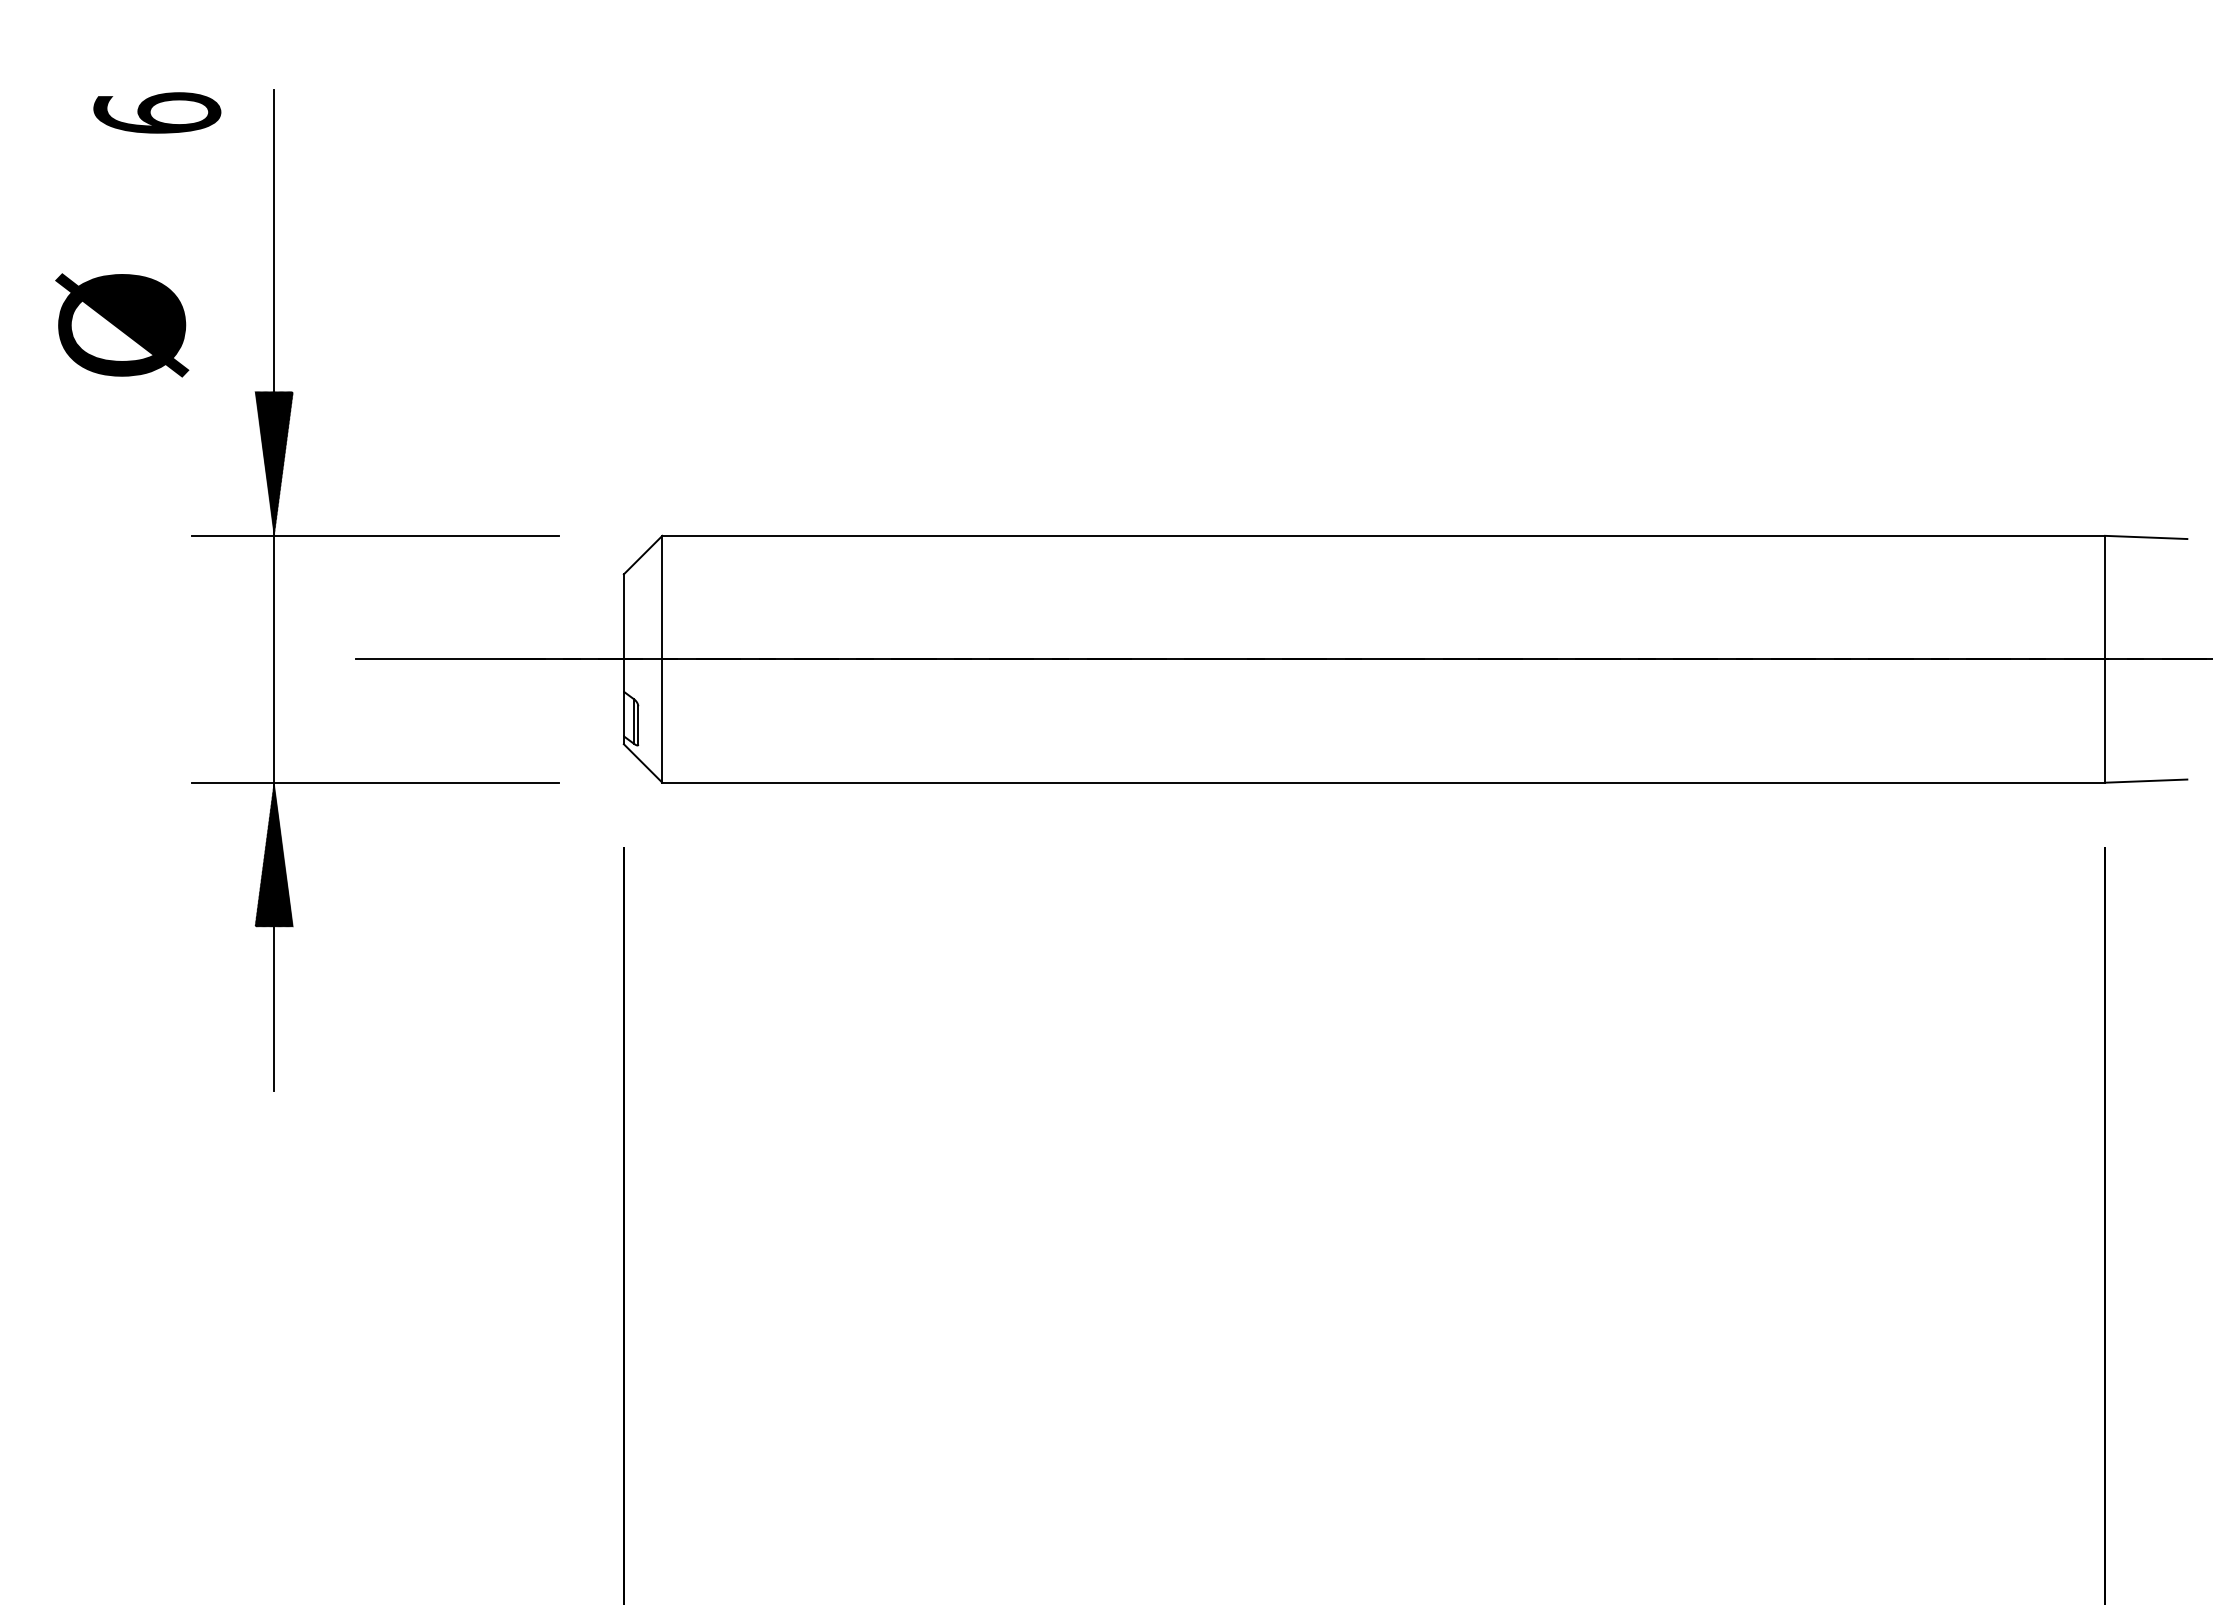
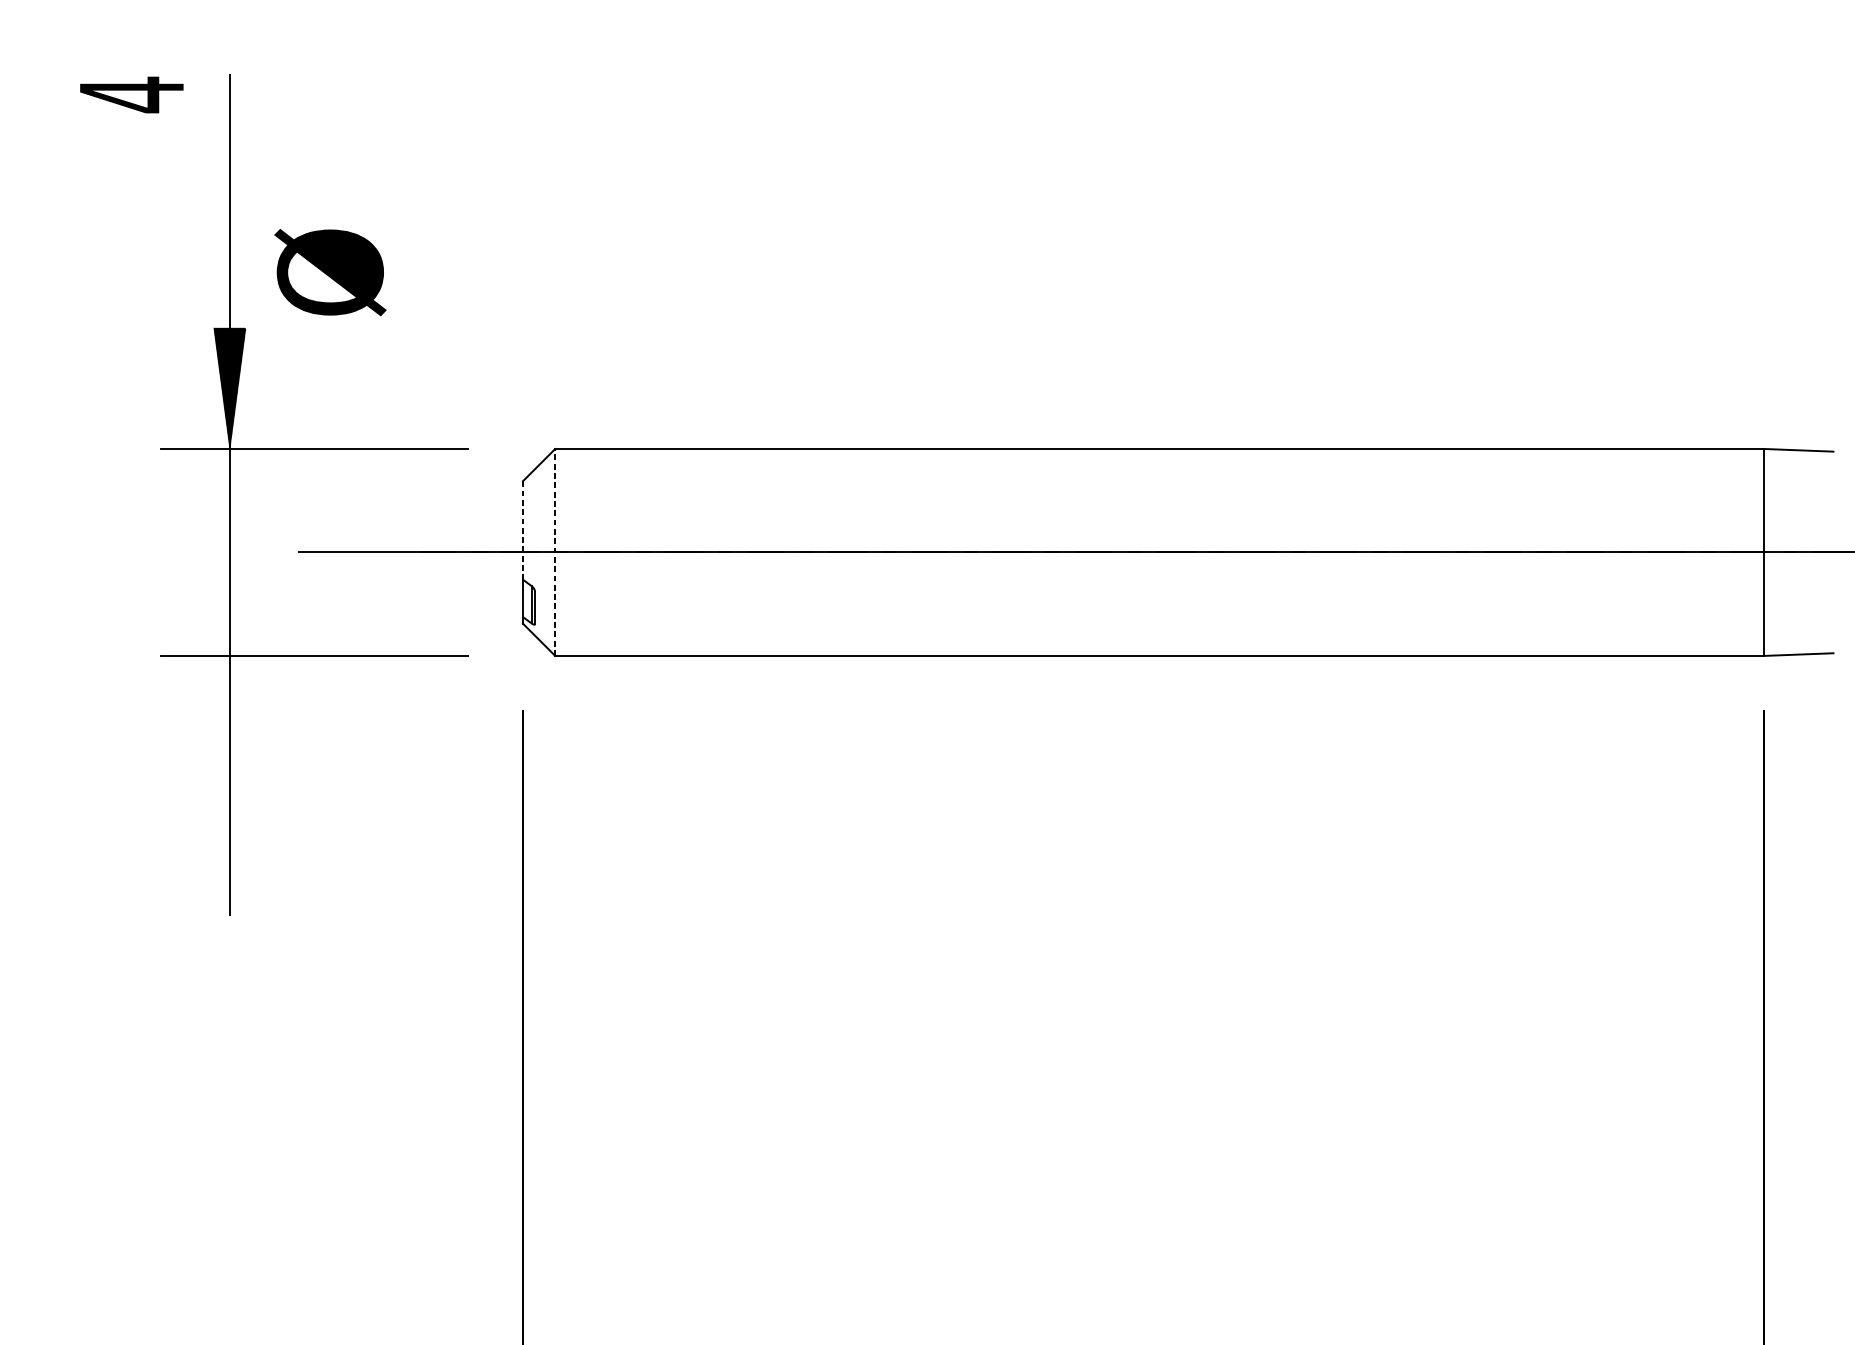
text: (157, 113) -> (132, 94), 6 -> 4
text: (122, 325) -> (330, 272), moved
line: (623, 633) -> (522, 530), solid -> dashed
line: (662, 658) -> (555, 551), solid -> dashed
hatch: (274, 854) -> (230, 716), removed

